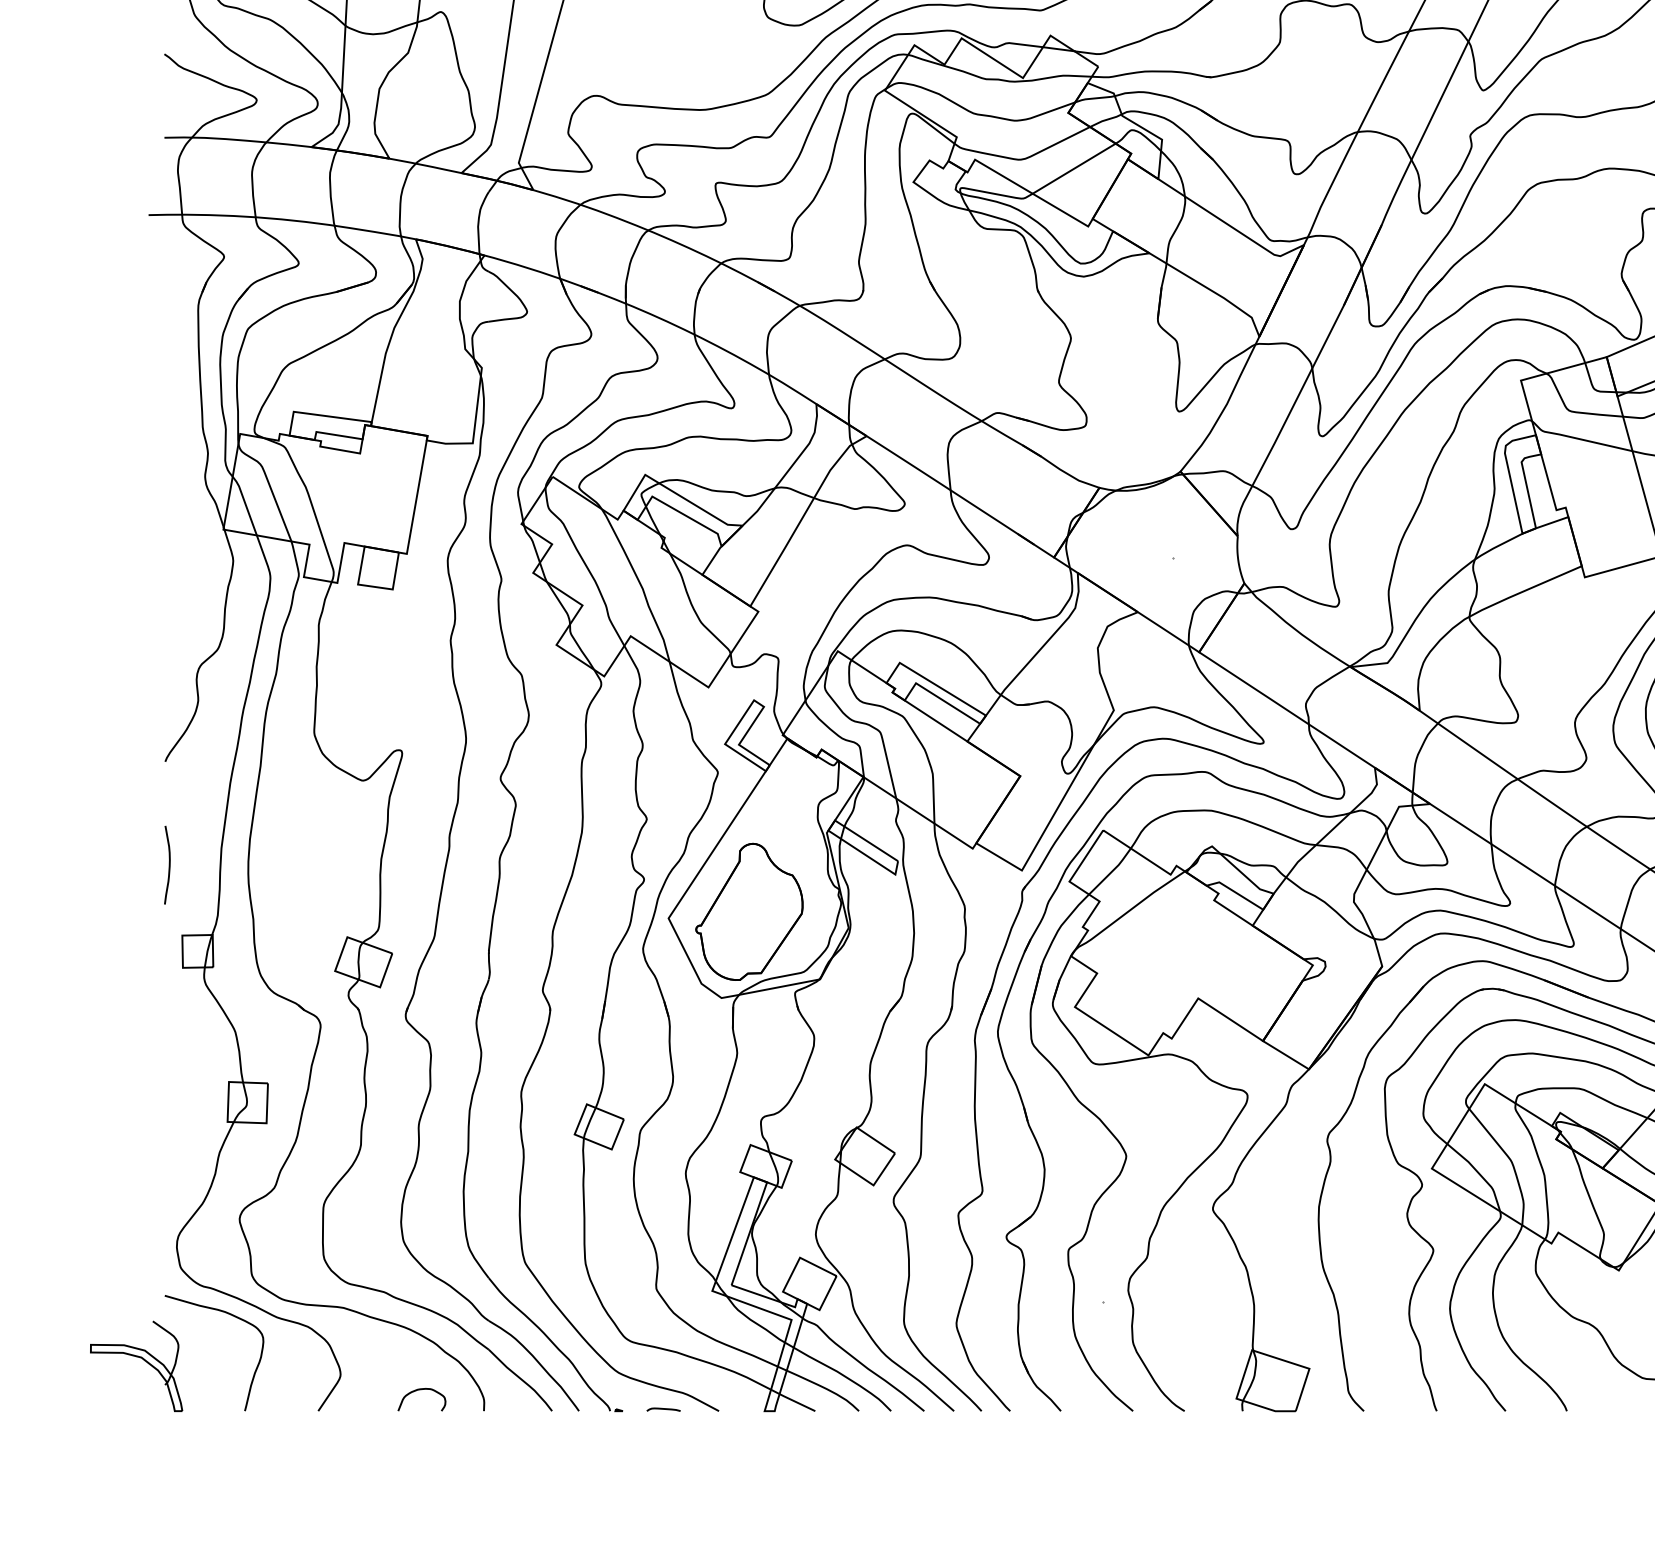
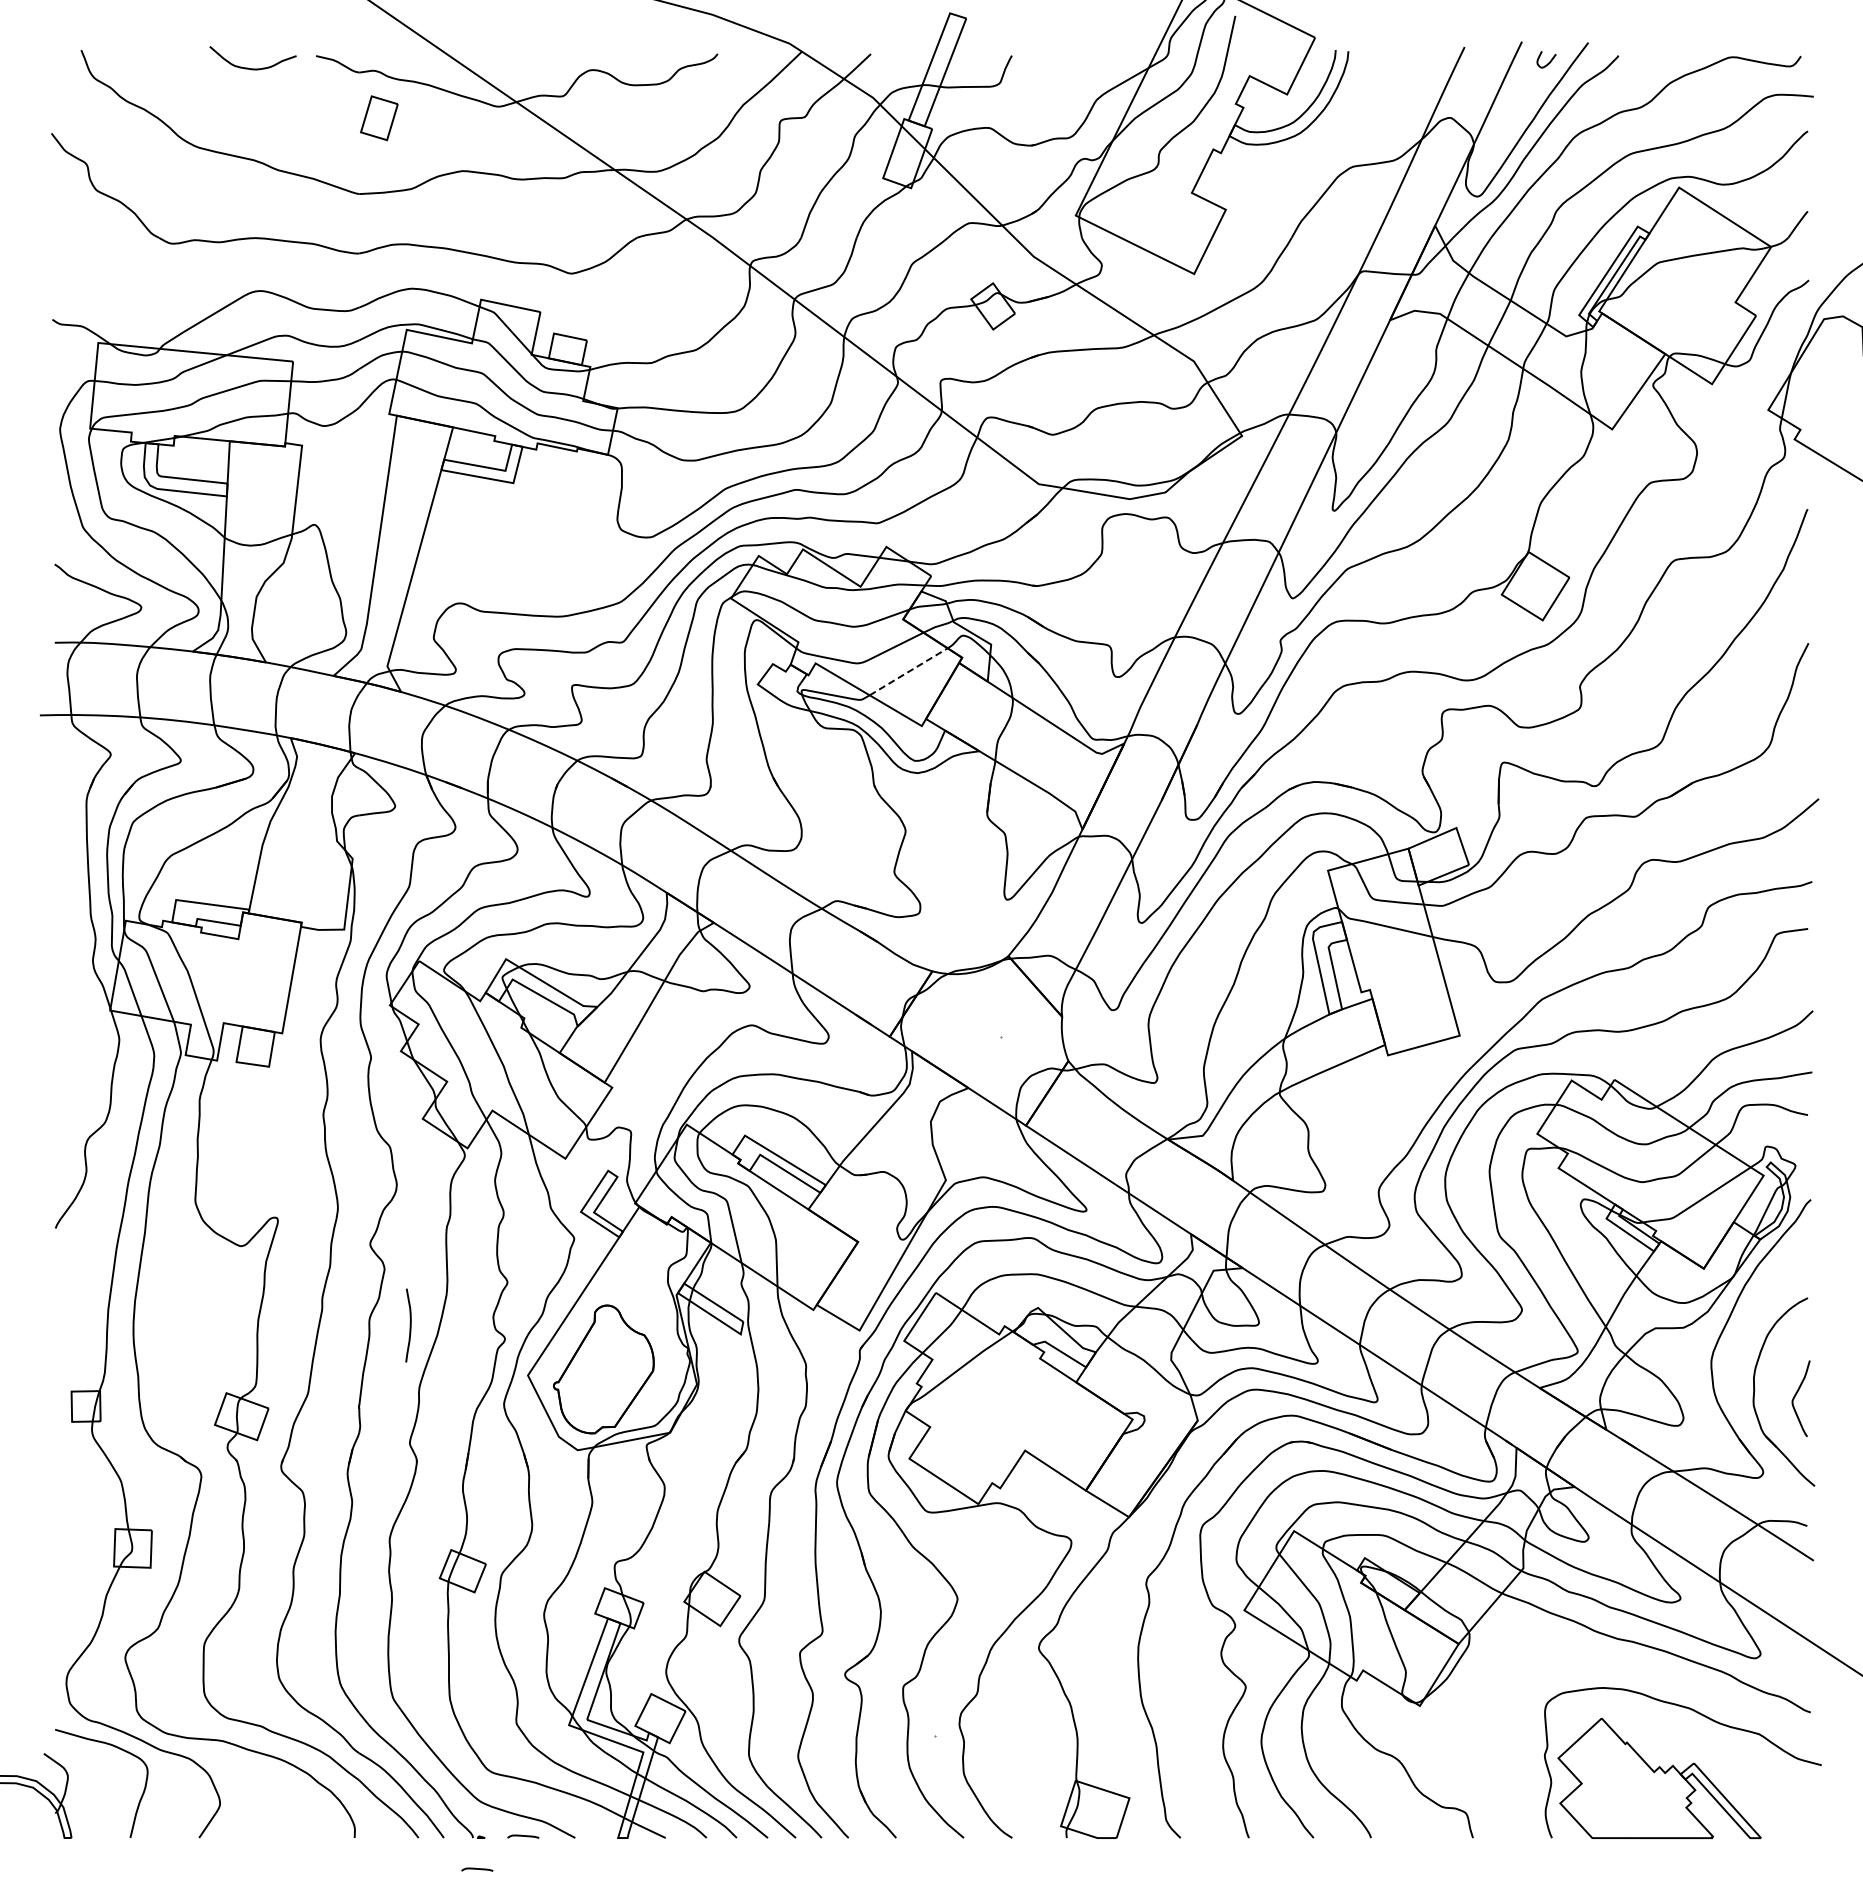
line: (1074, 168) -> (908, 671), solid -> dashed
curve: (168, 865) -> (409, 1325), moved
curve: (421, 1390) -> (296, 1818), removed
curve: (614, 1444) -> (477, 1869), added

